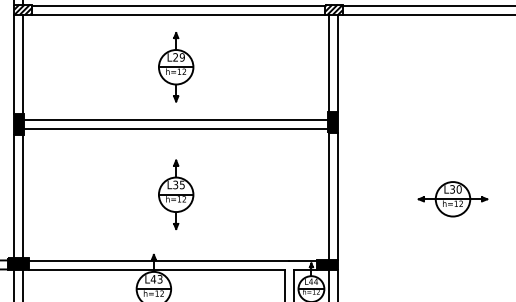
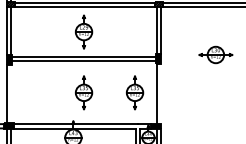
part: (284, 194) -> (135, 92), added
line: (23, 196) -> (11, 93), removed
line: (338, 196) -> (161, 93), removed
part: (452, 198) -> (215, 54), moved

